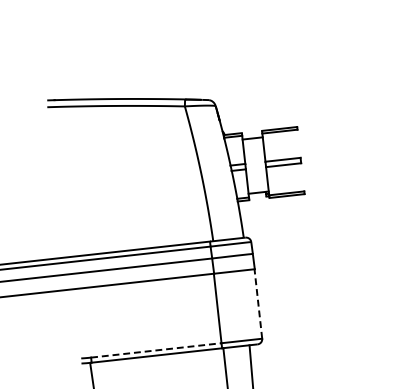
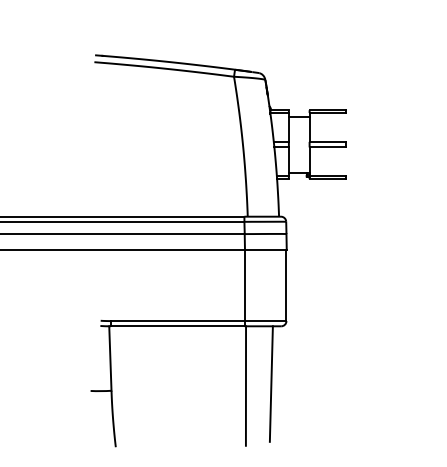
line: (258, 304) -> (286, 285), dashed -> solid
line: (156, 350) -> (177, 321), dashed -> solid

